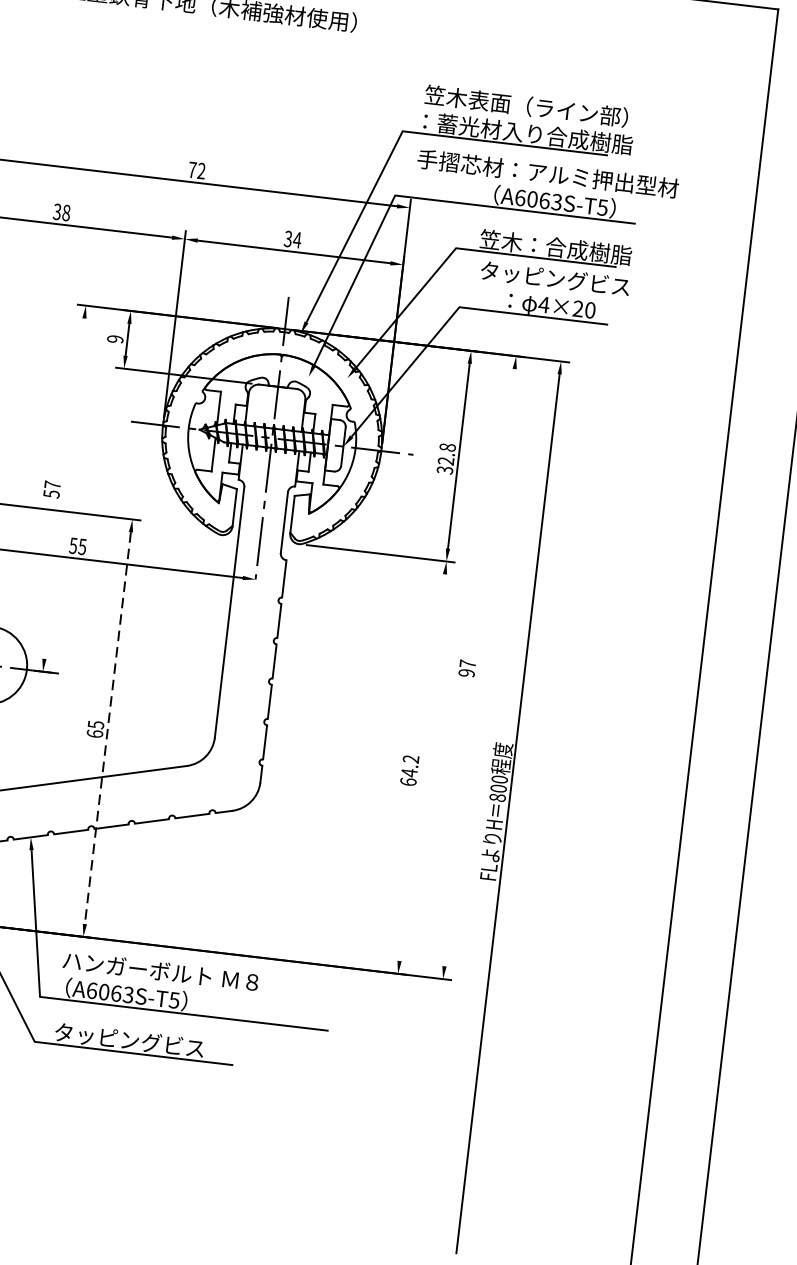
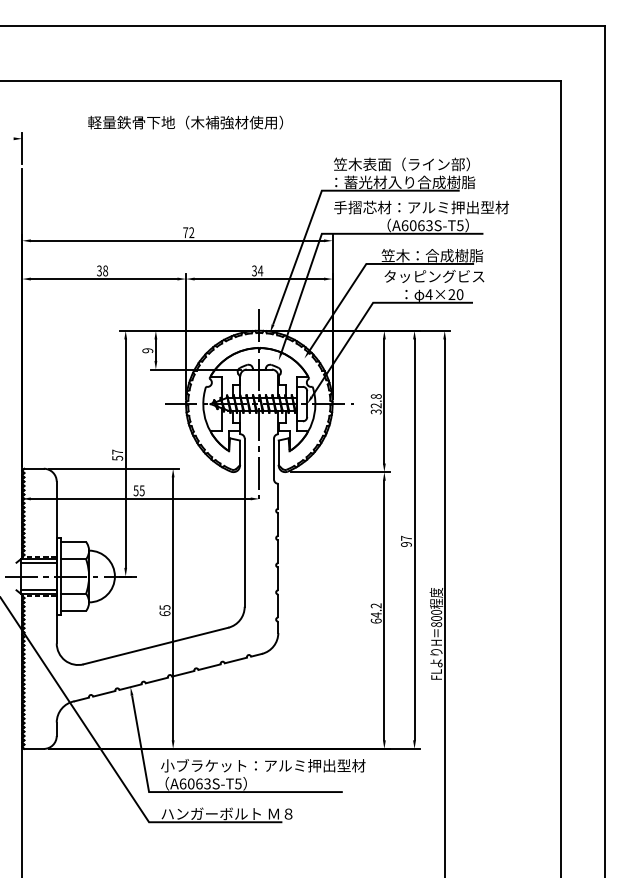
line: (64, 488) -> (125, 453), added
line: (479, 667) -> (414, 539), added
line: (108, 729) -> (173, 609), dashed -> solid
line: (422, 767) -> (384, 610), added
text: (215, 977) -> (263, 765), ハンガーボルト Ｍ８ -> 小ブラケット：アルミ押出型材
text: (151, 1042) -> (226, 813), タッピングビス -> ハンガーボルト Ｍ８

